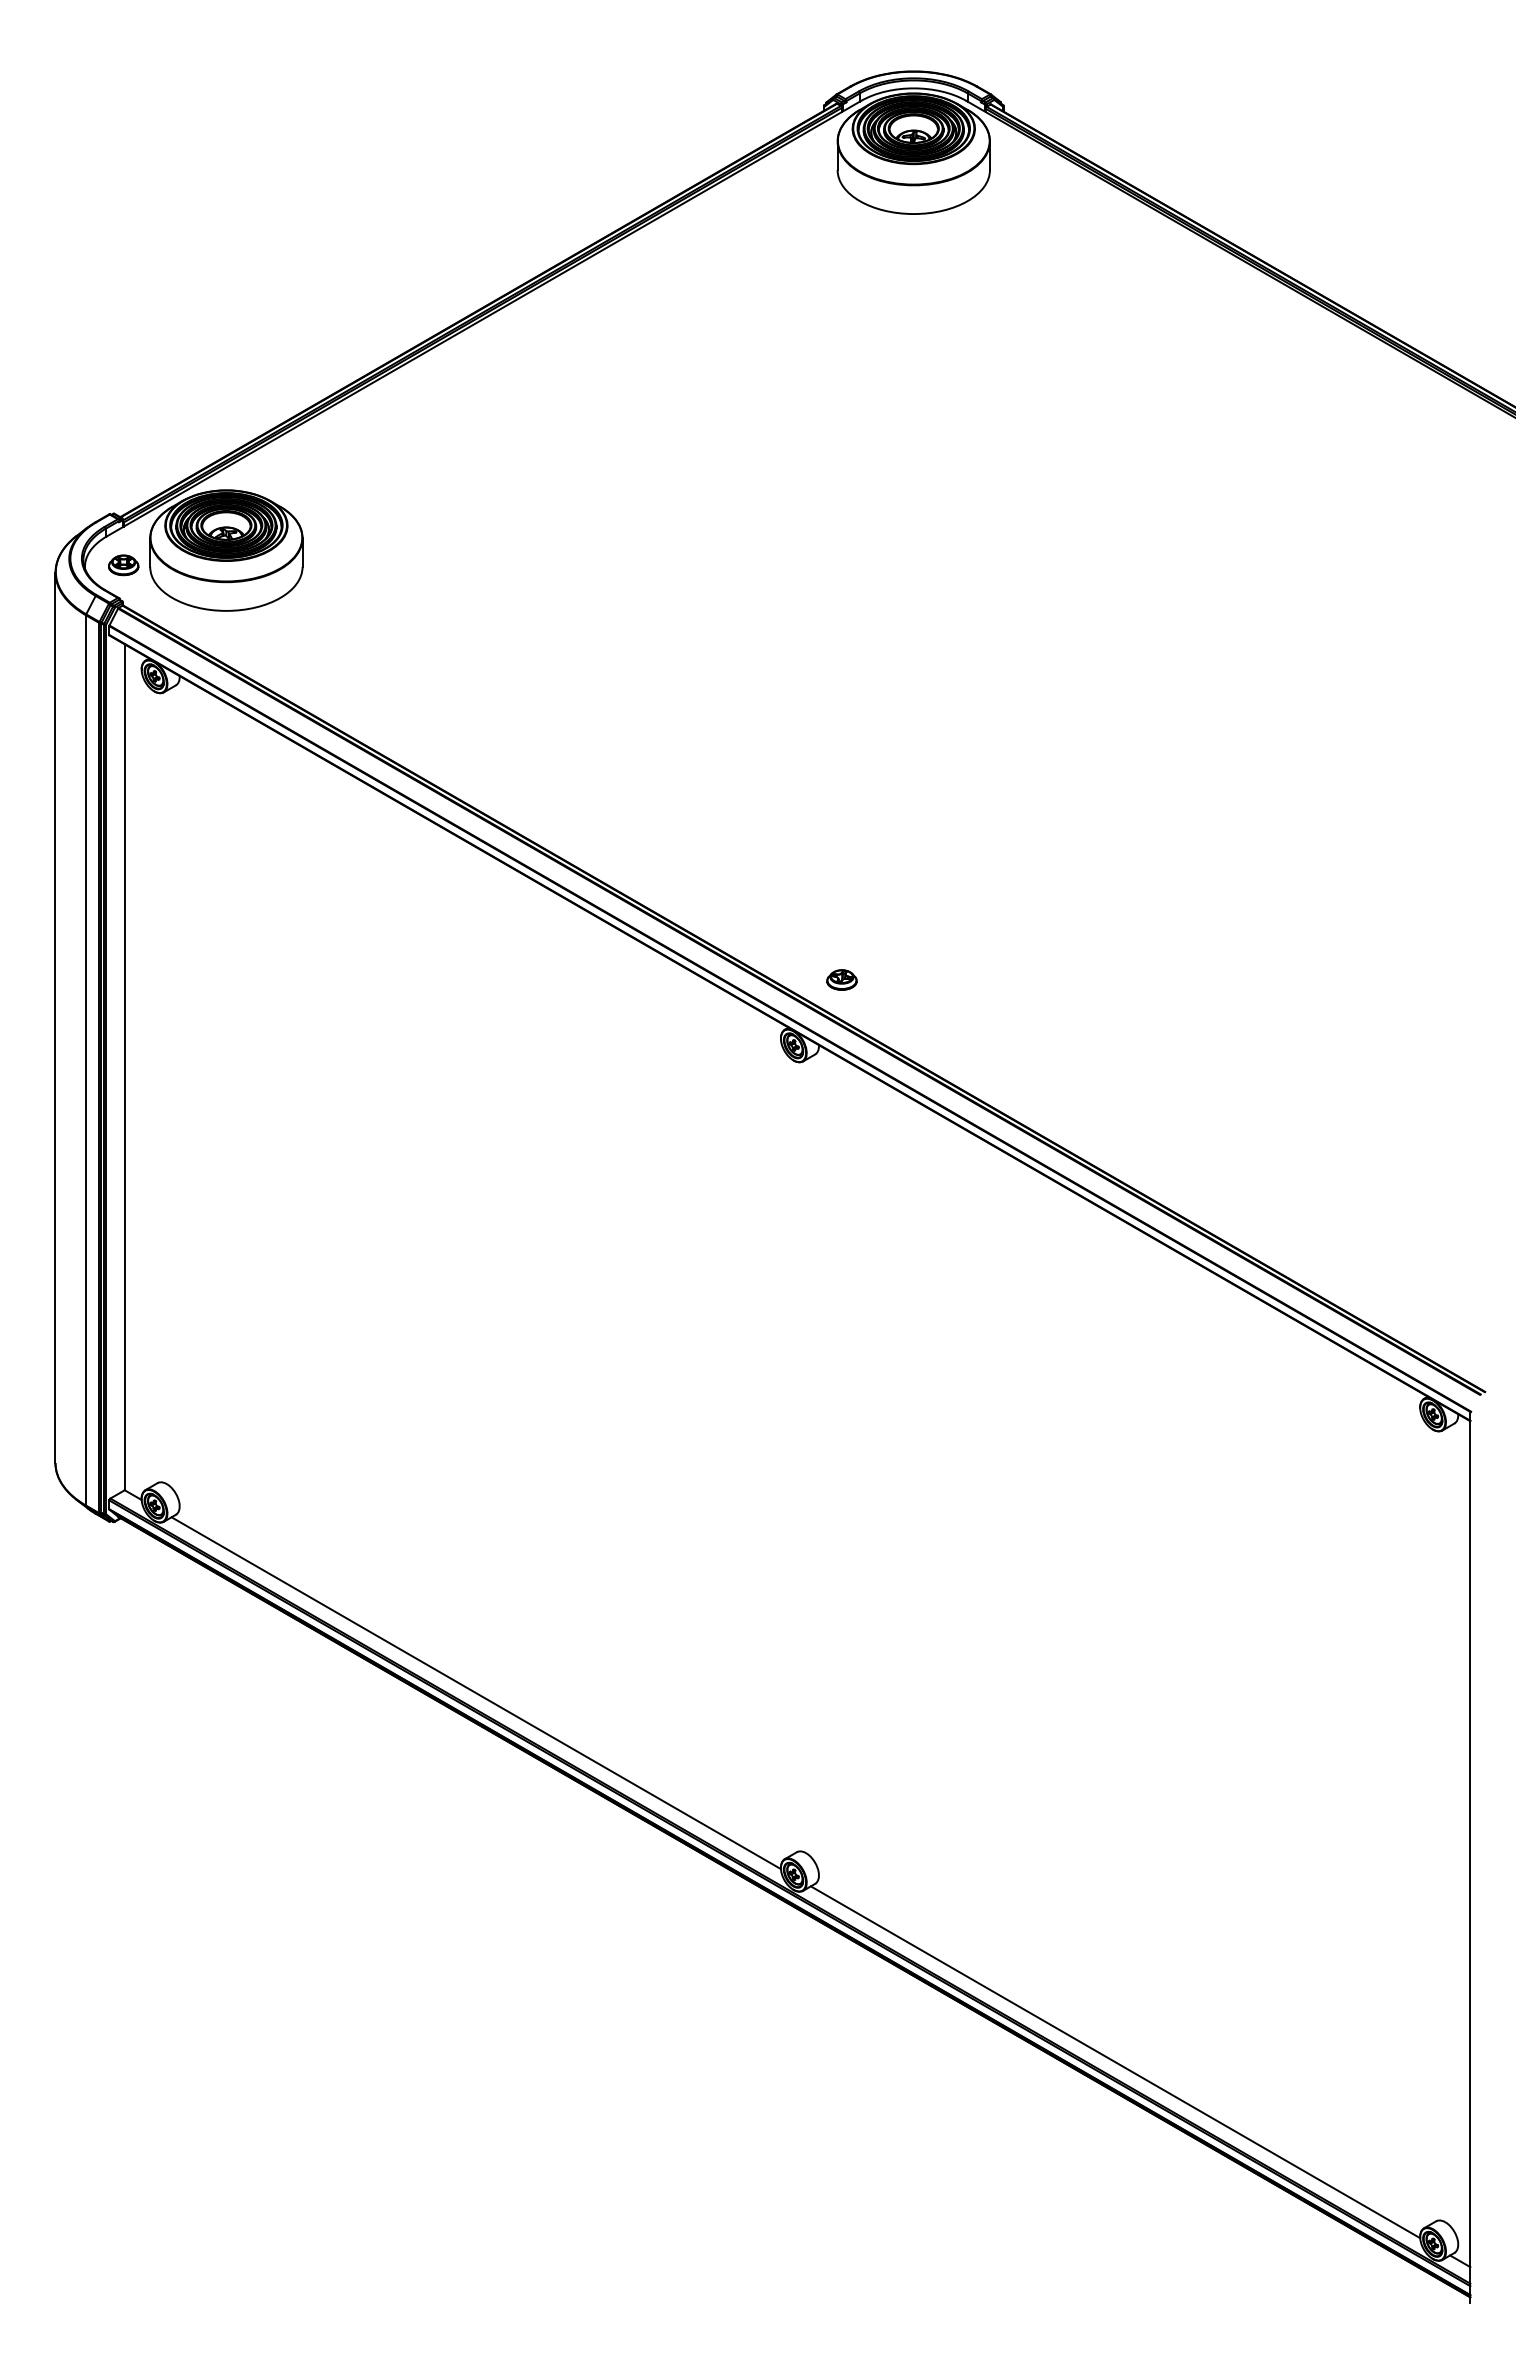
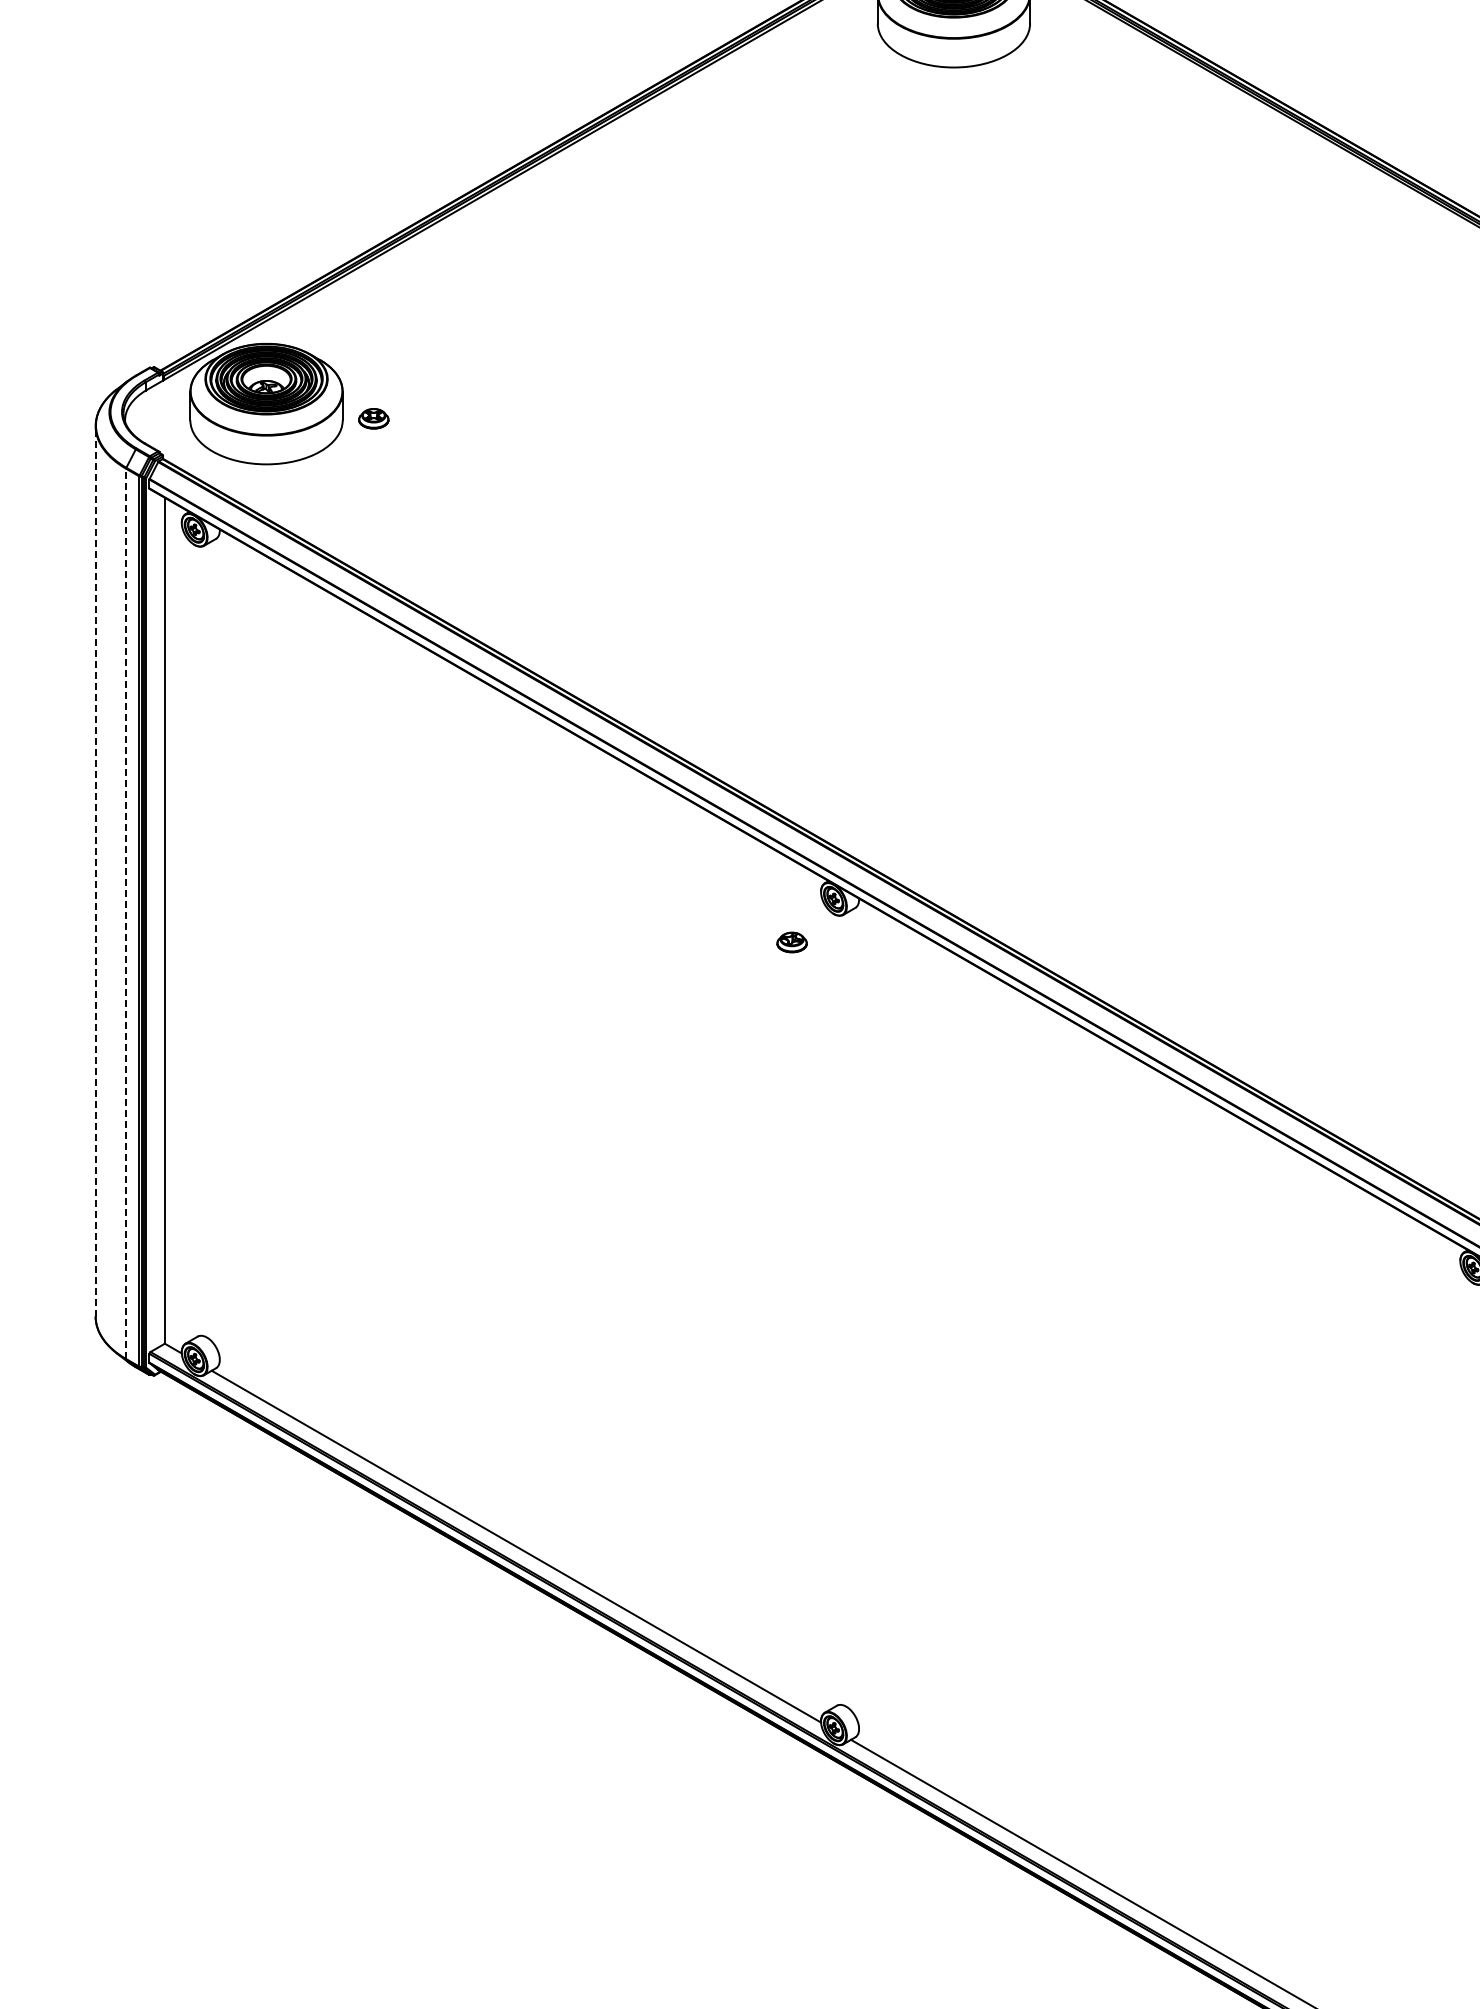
part: (123, 565) -> (373, 418), moved
part: (841, 979) -> (791, 941), moved
line: (55, 1017) -> (95, 870), solid -> dashed
line: (85, 1059) -> (125, 912), solid -> dashed

